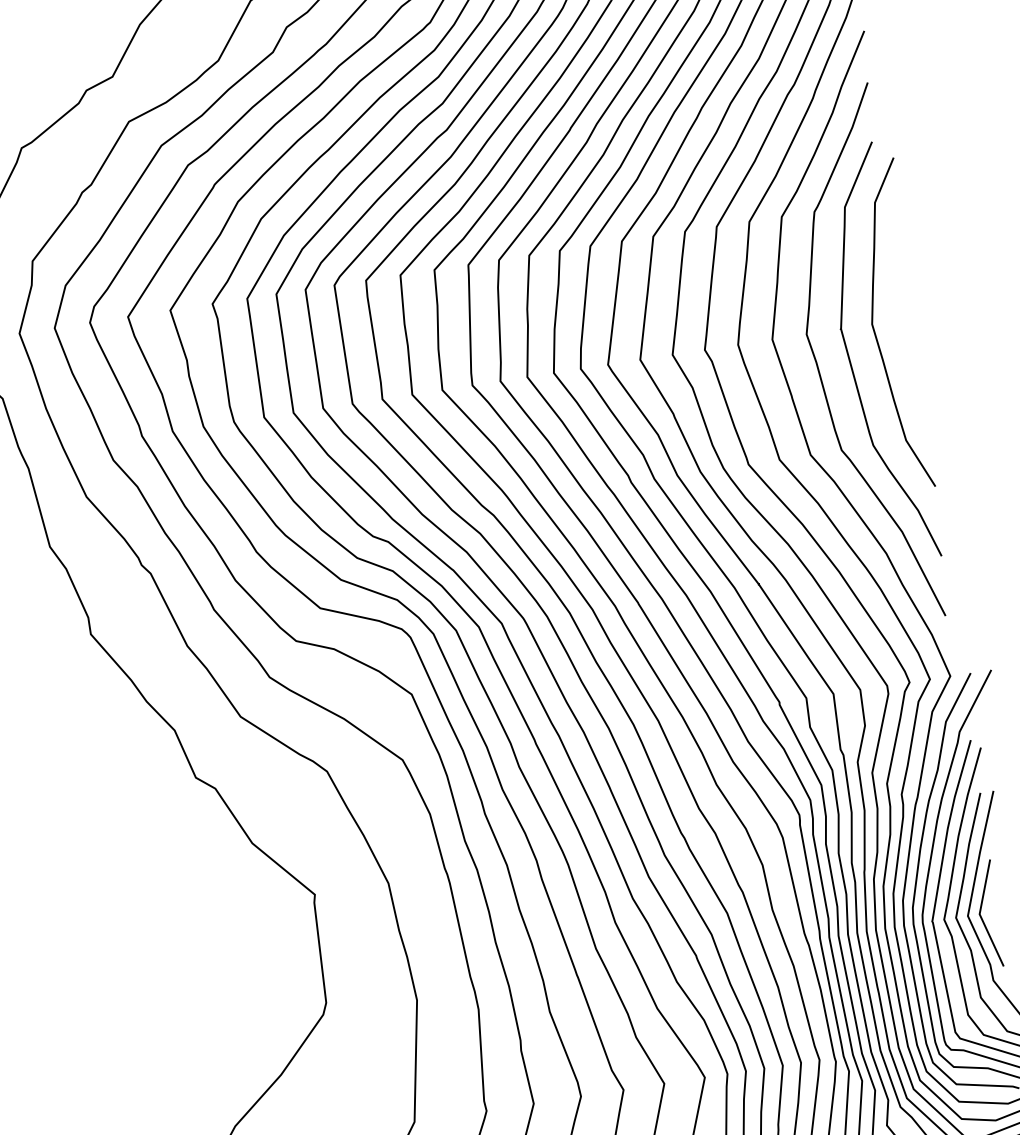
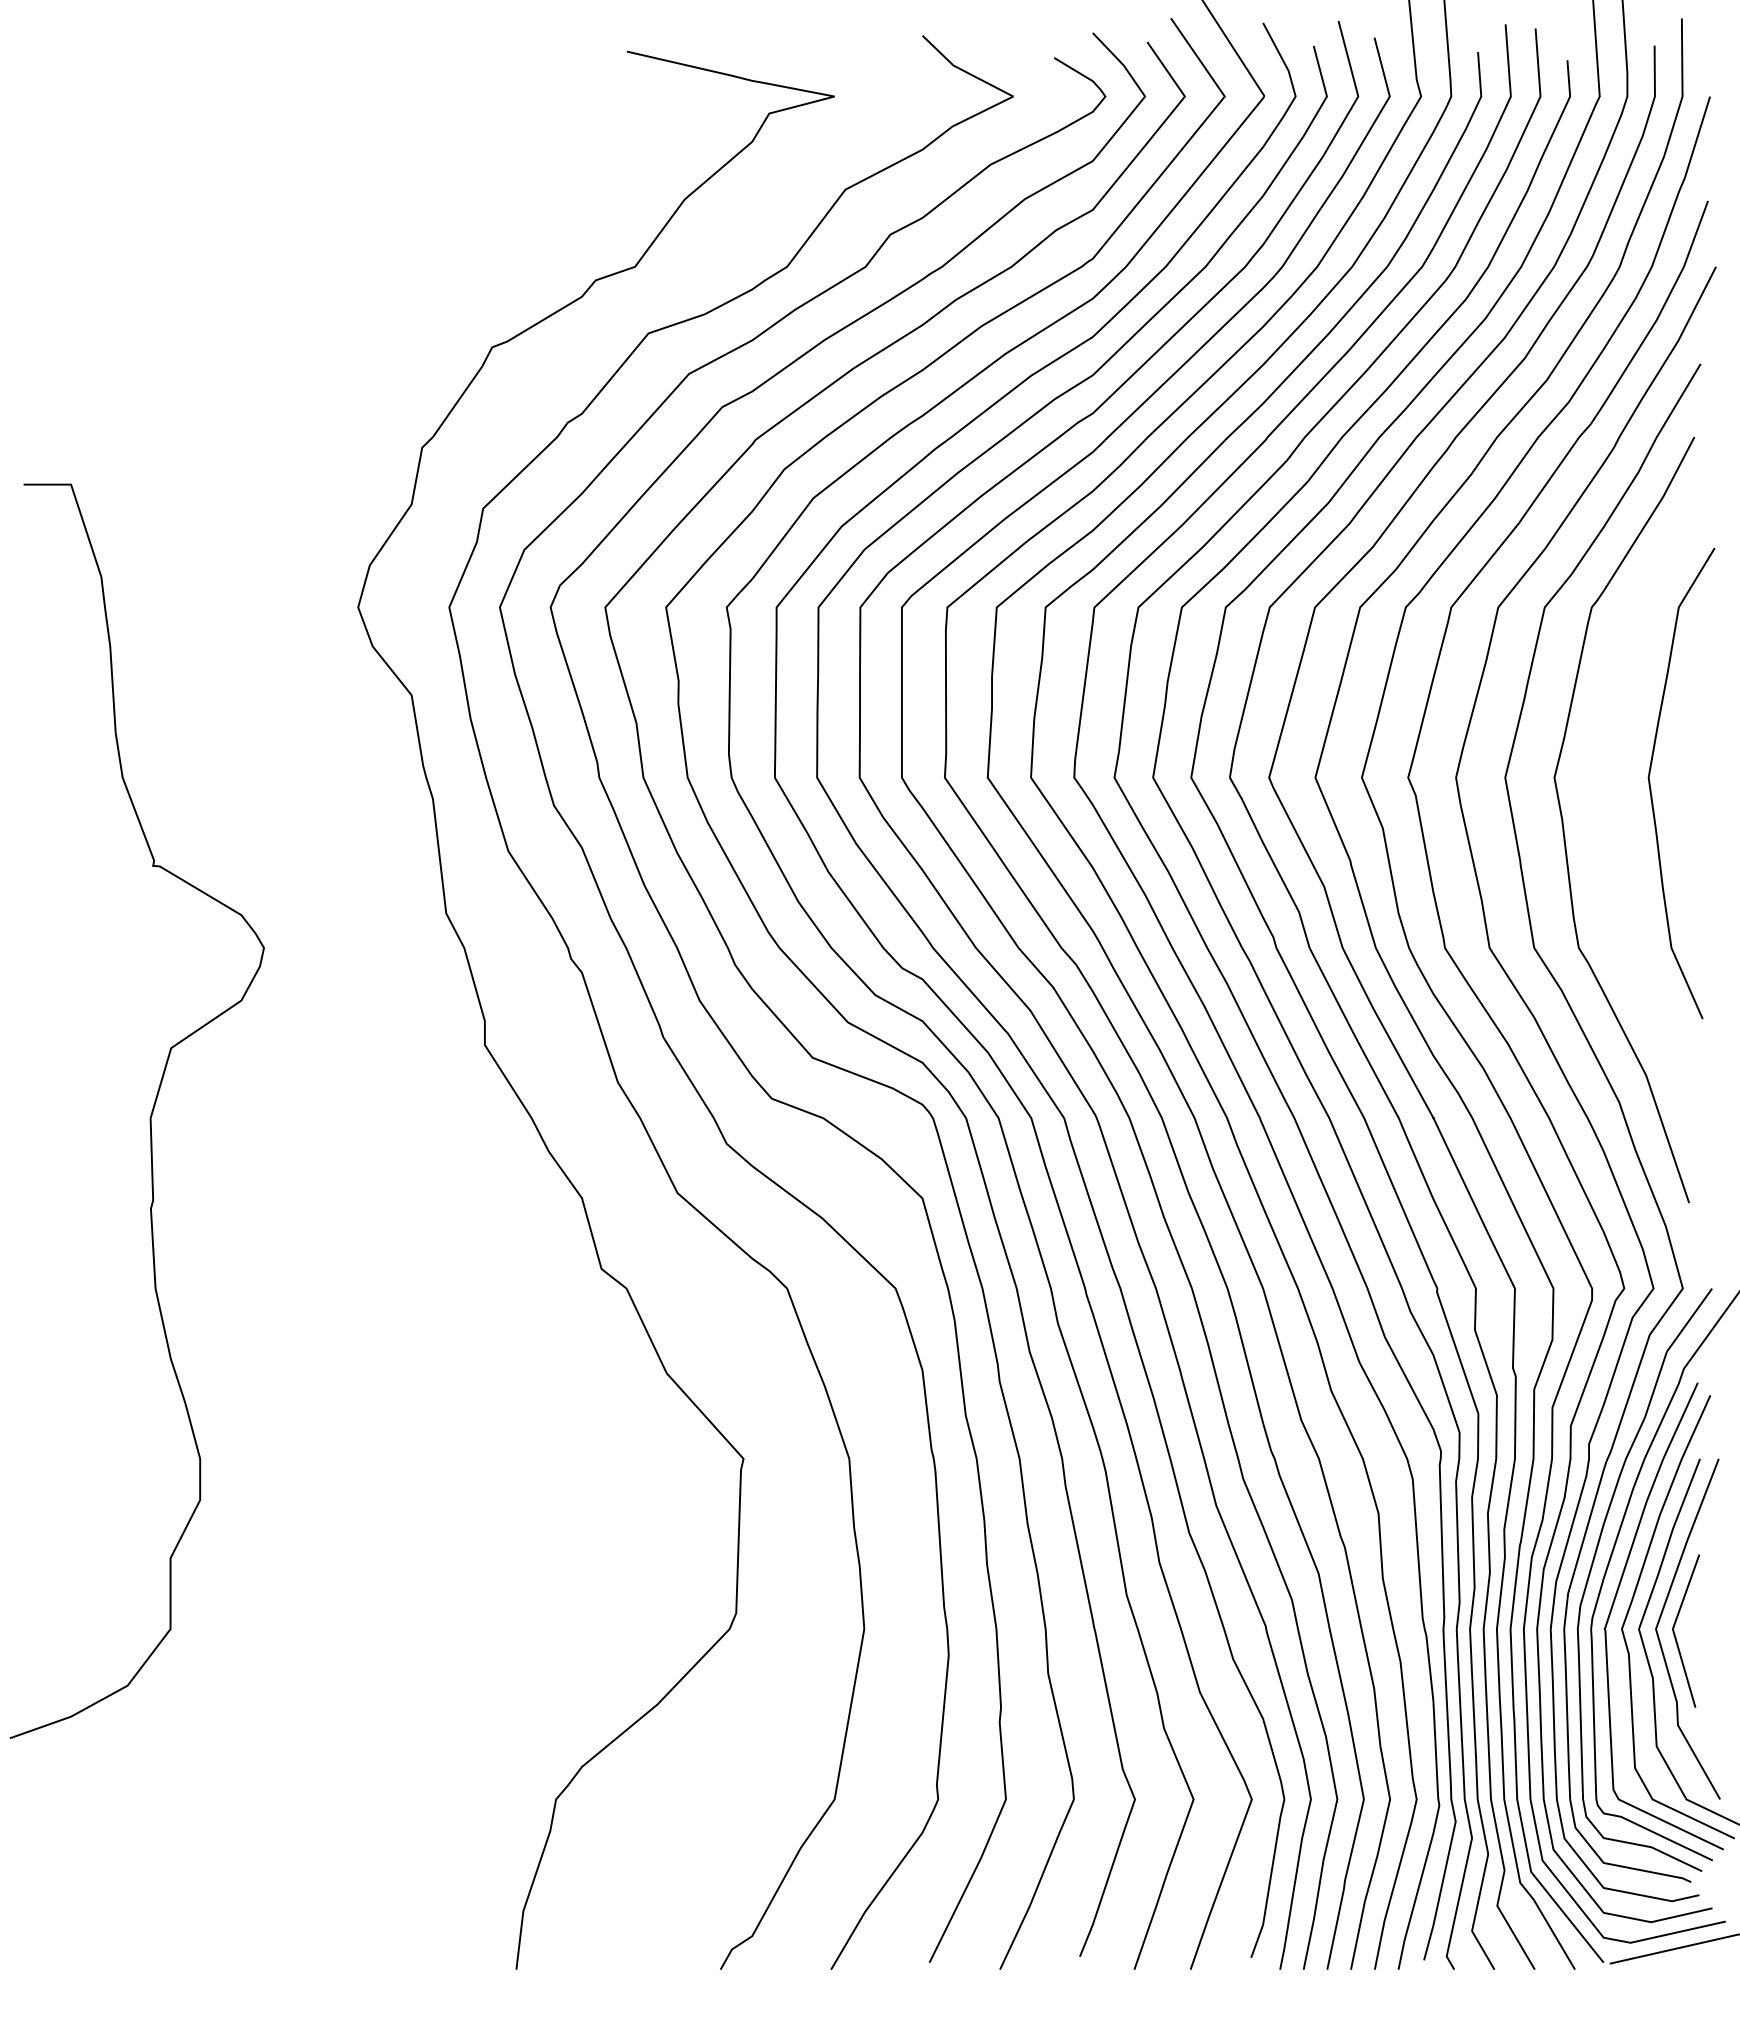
curve: (850, 359) -> (1610, 822), removed

